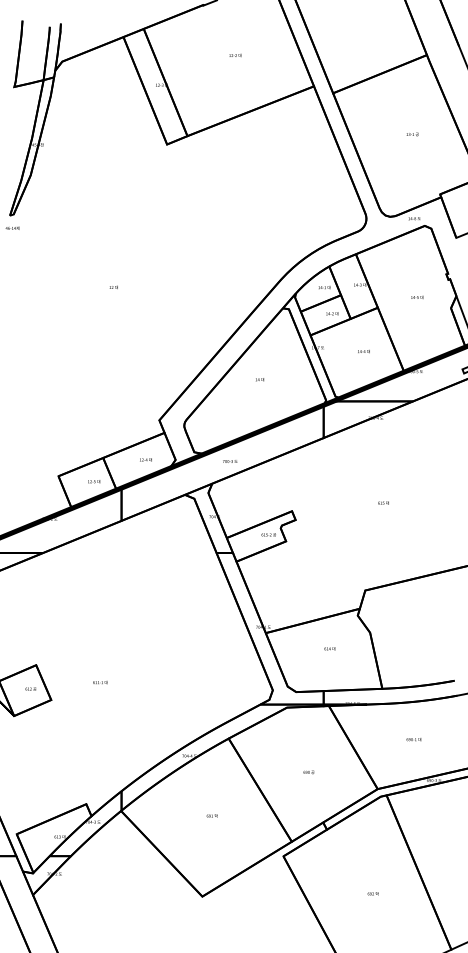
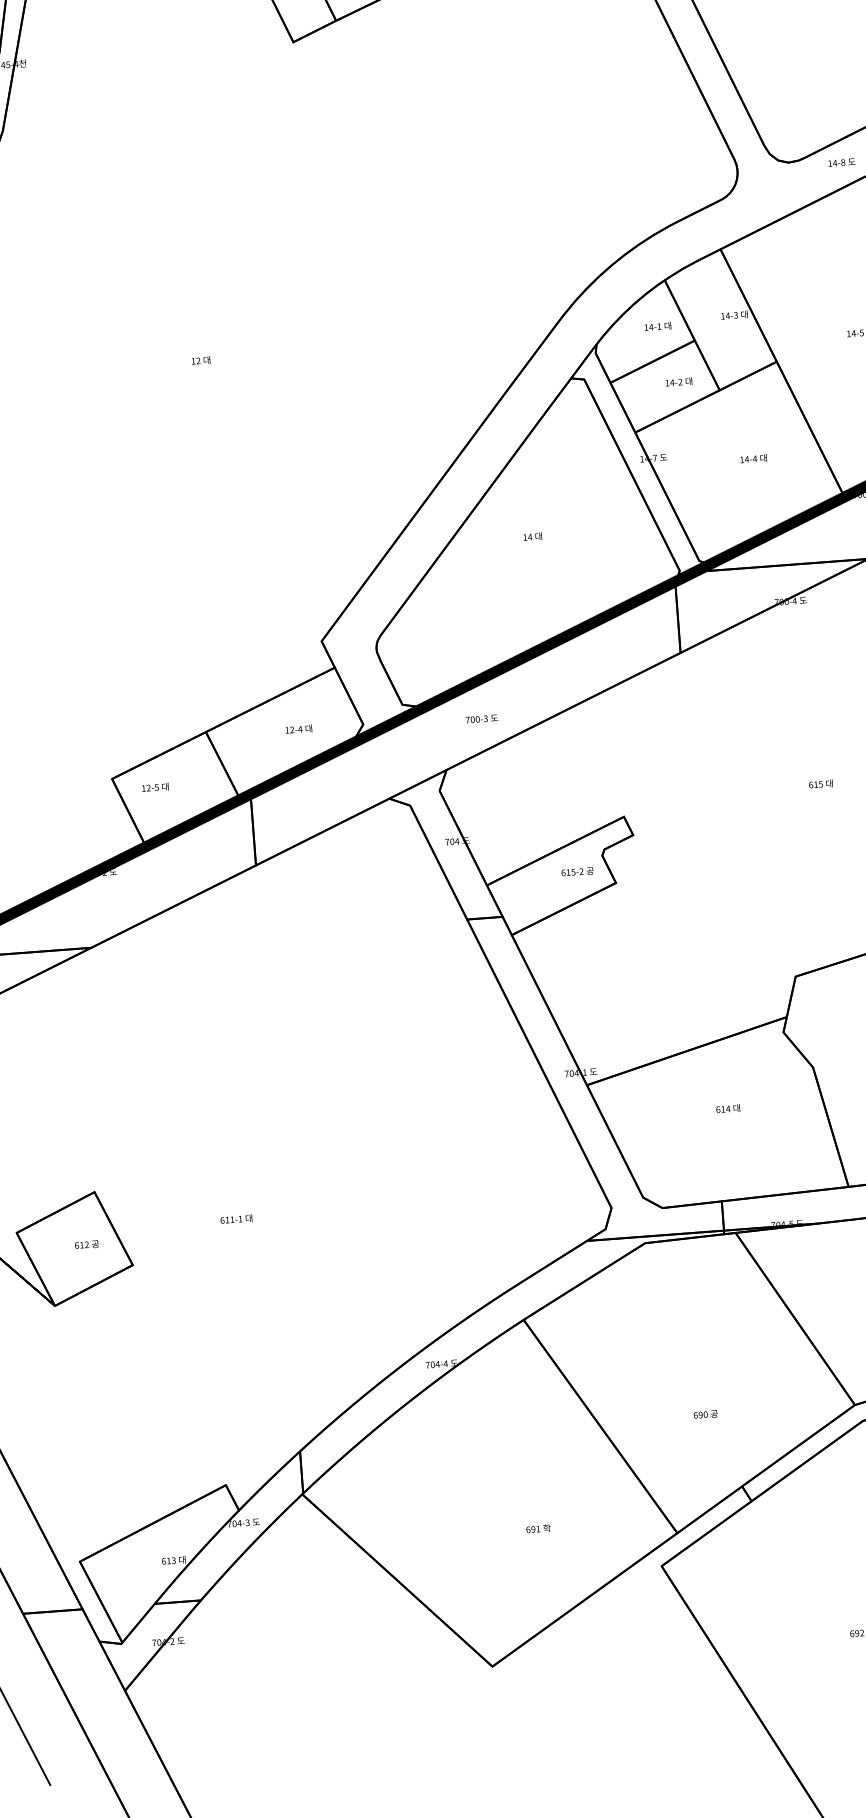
text: (94, 481) -> (156, 787), moved
text: (308, 772) -> (704, 1415), moved
text: (211, 815) -> (536, 1527), moved

